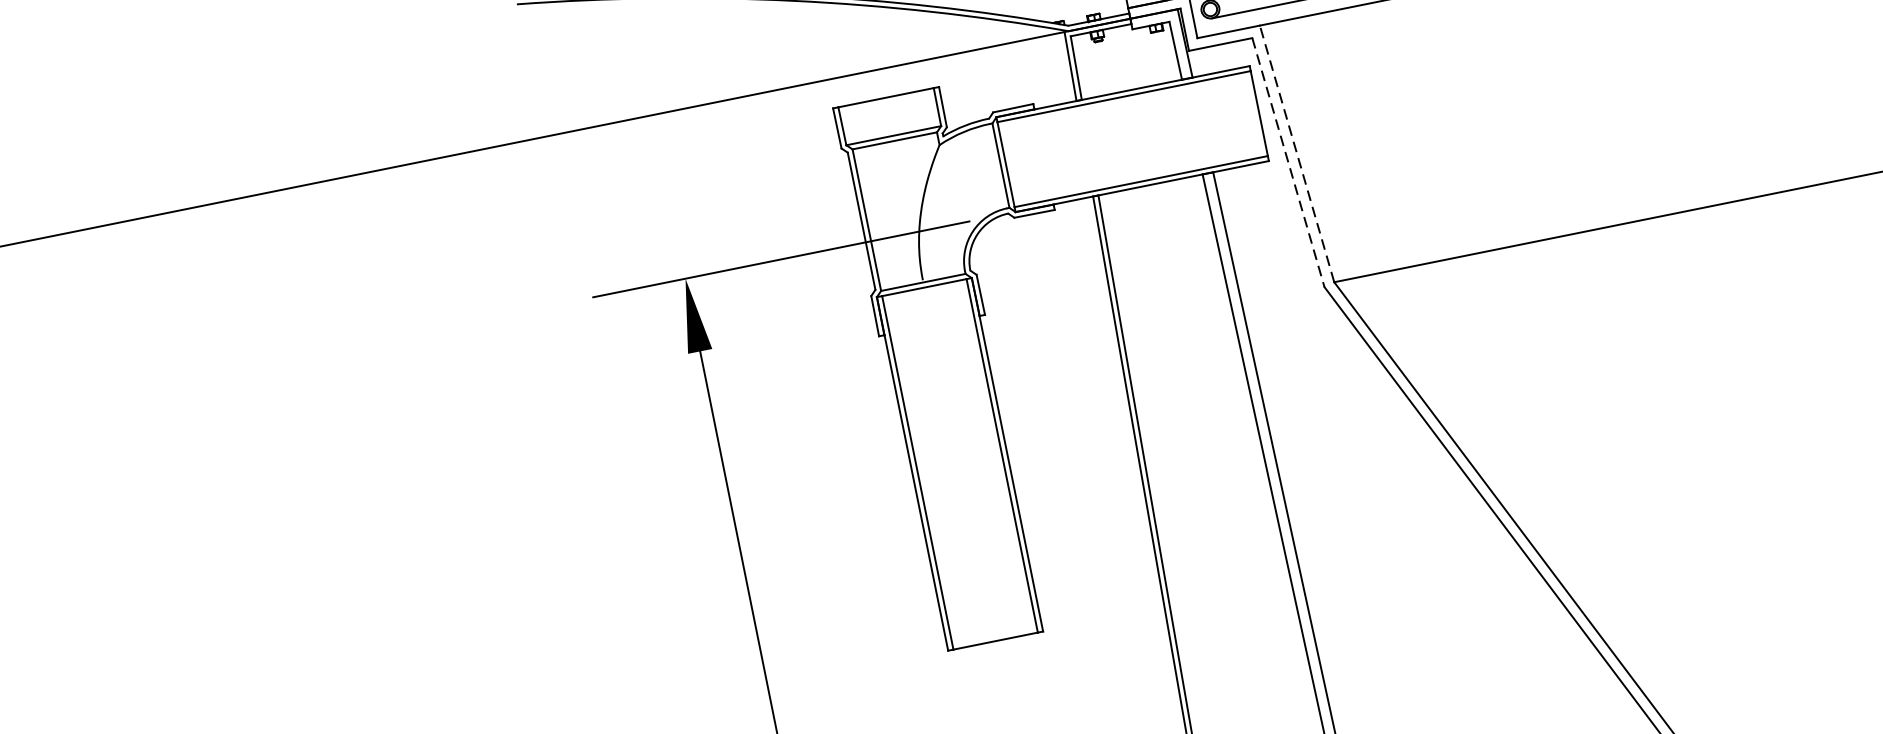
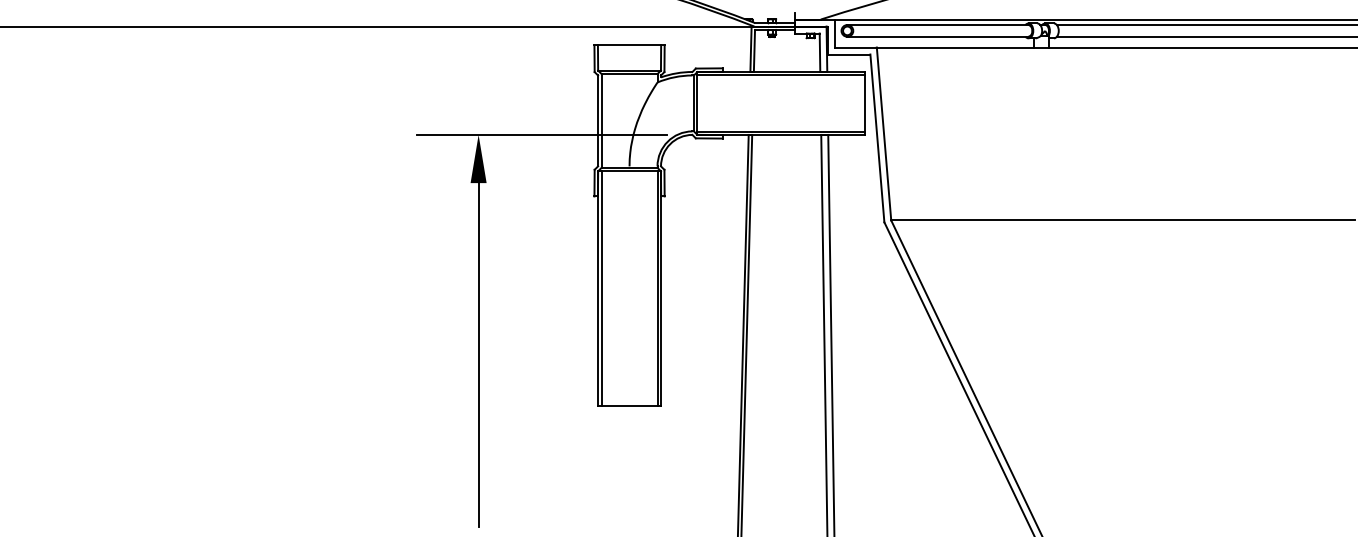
line: (1297, 154) -> (884, 134), dashed -> solid
line: (1288, 162) -> (877, 138), dashed -> solid

